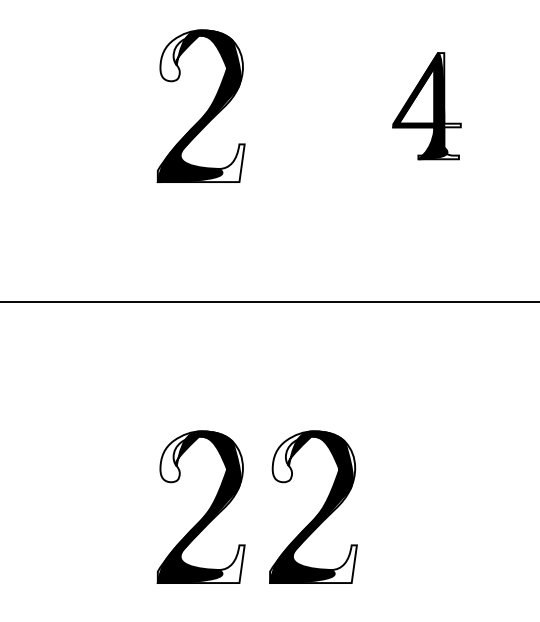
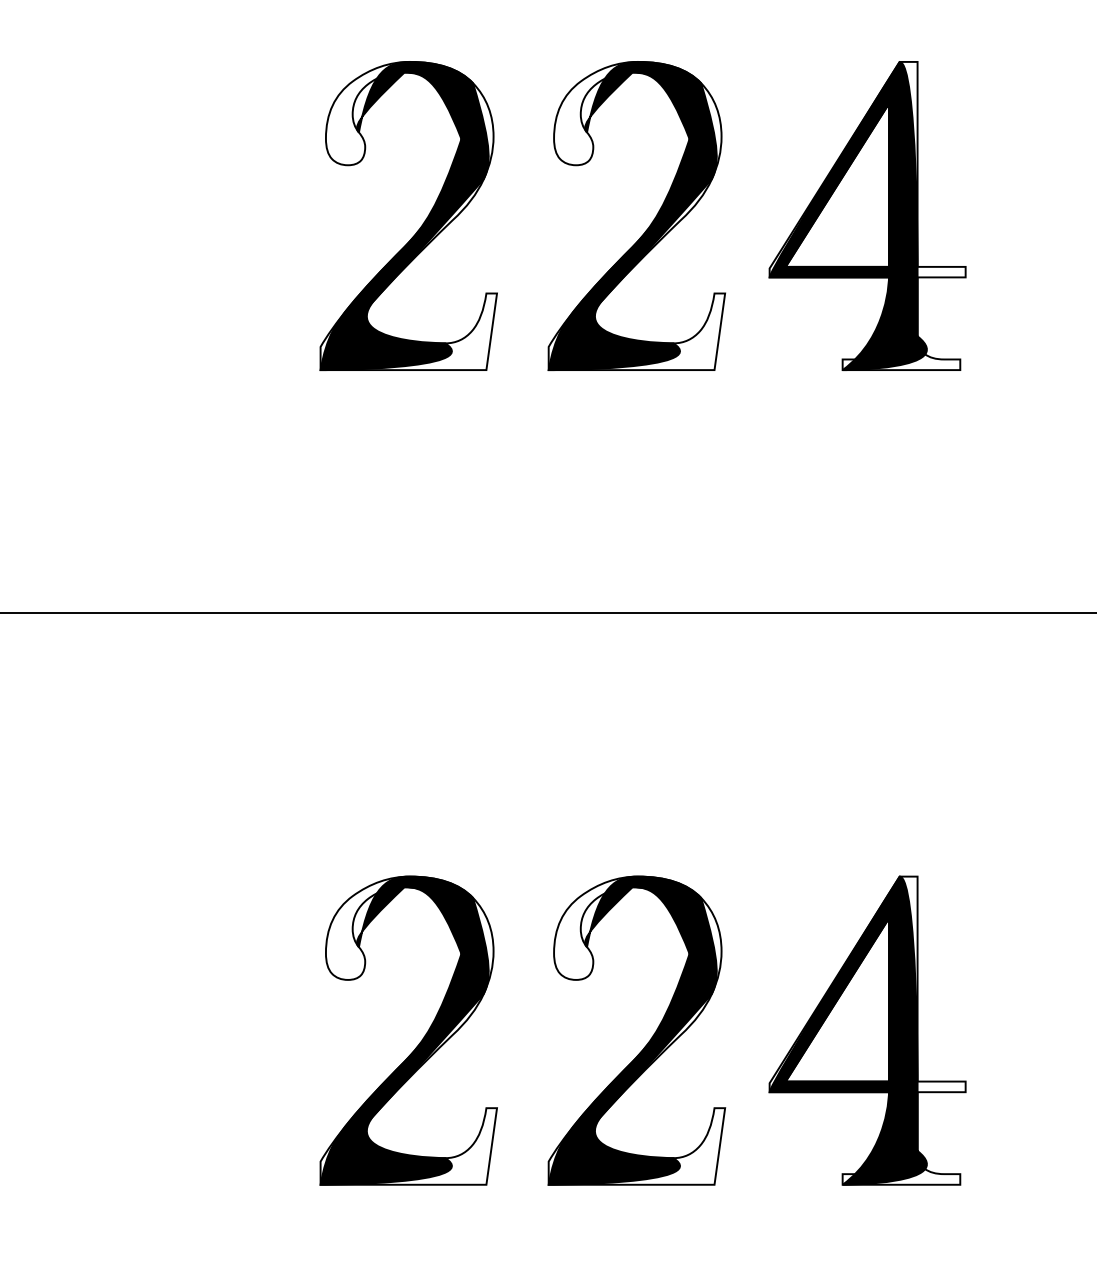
part: (426, 105) -> (866, 214), size x1.43
part: (320, 108) -> (651, 220), added
part: (426, 506) -> (866, 1029), added

